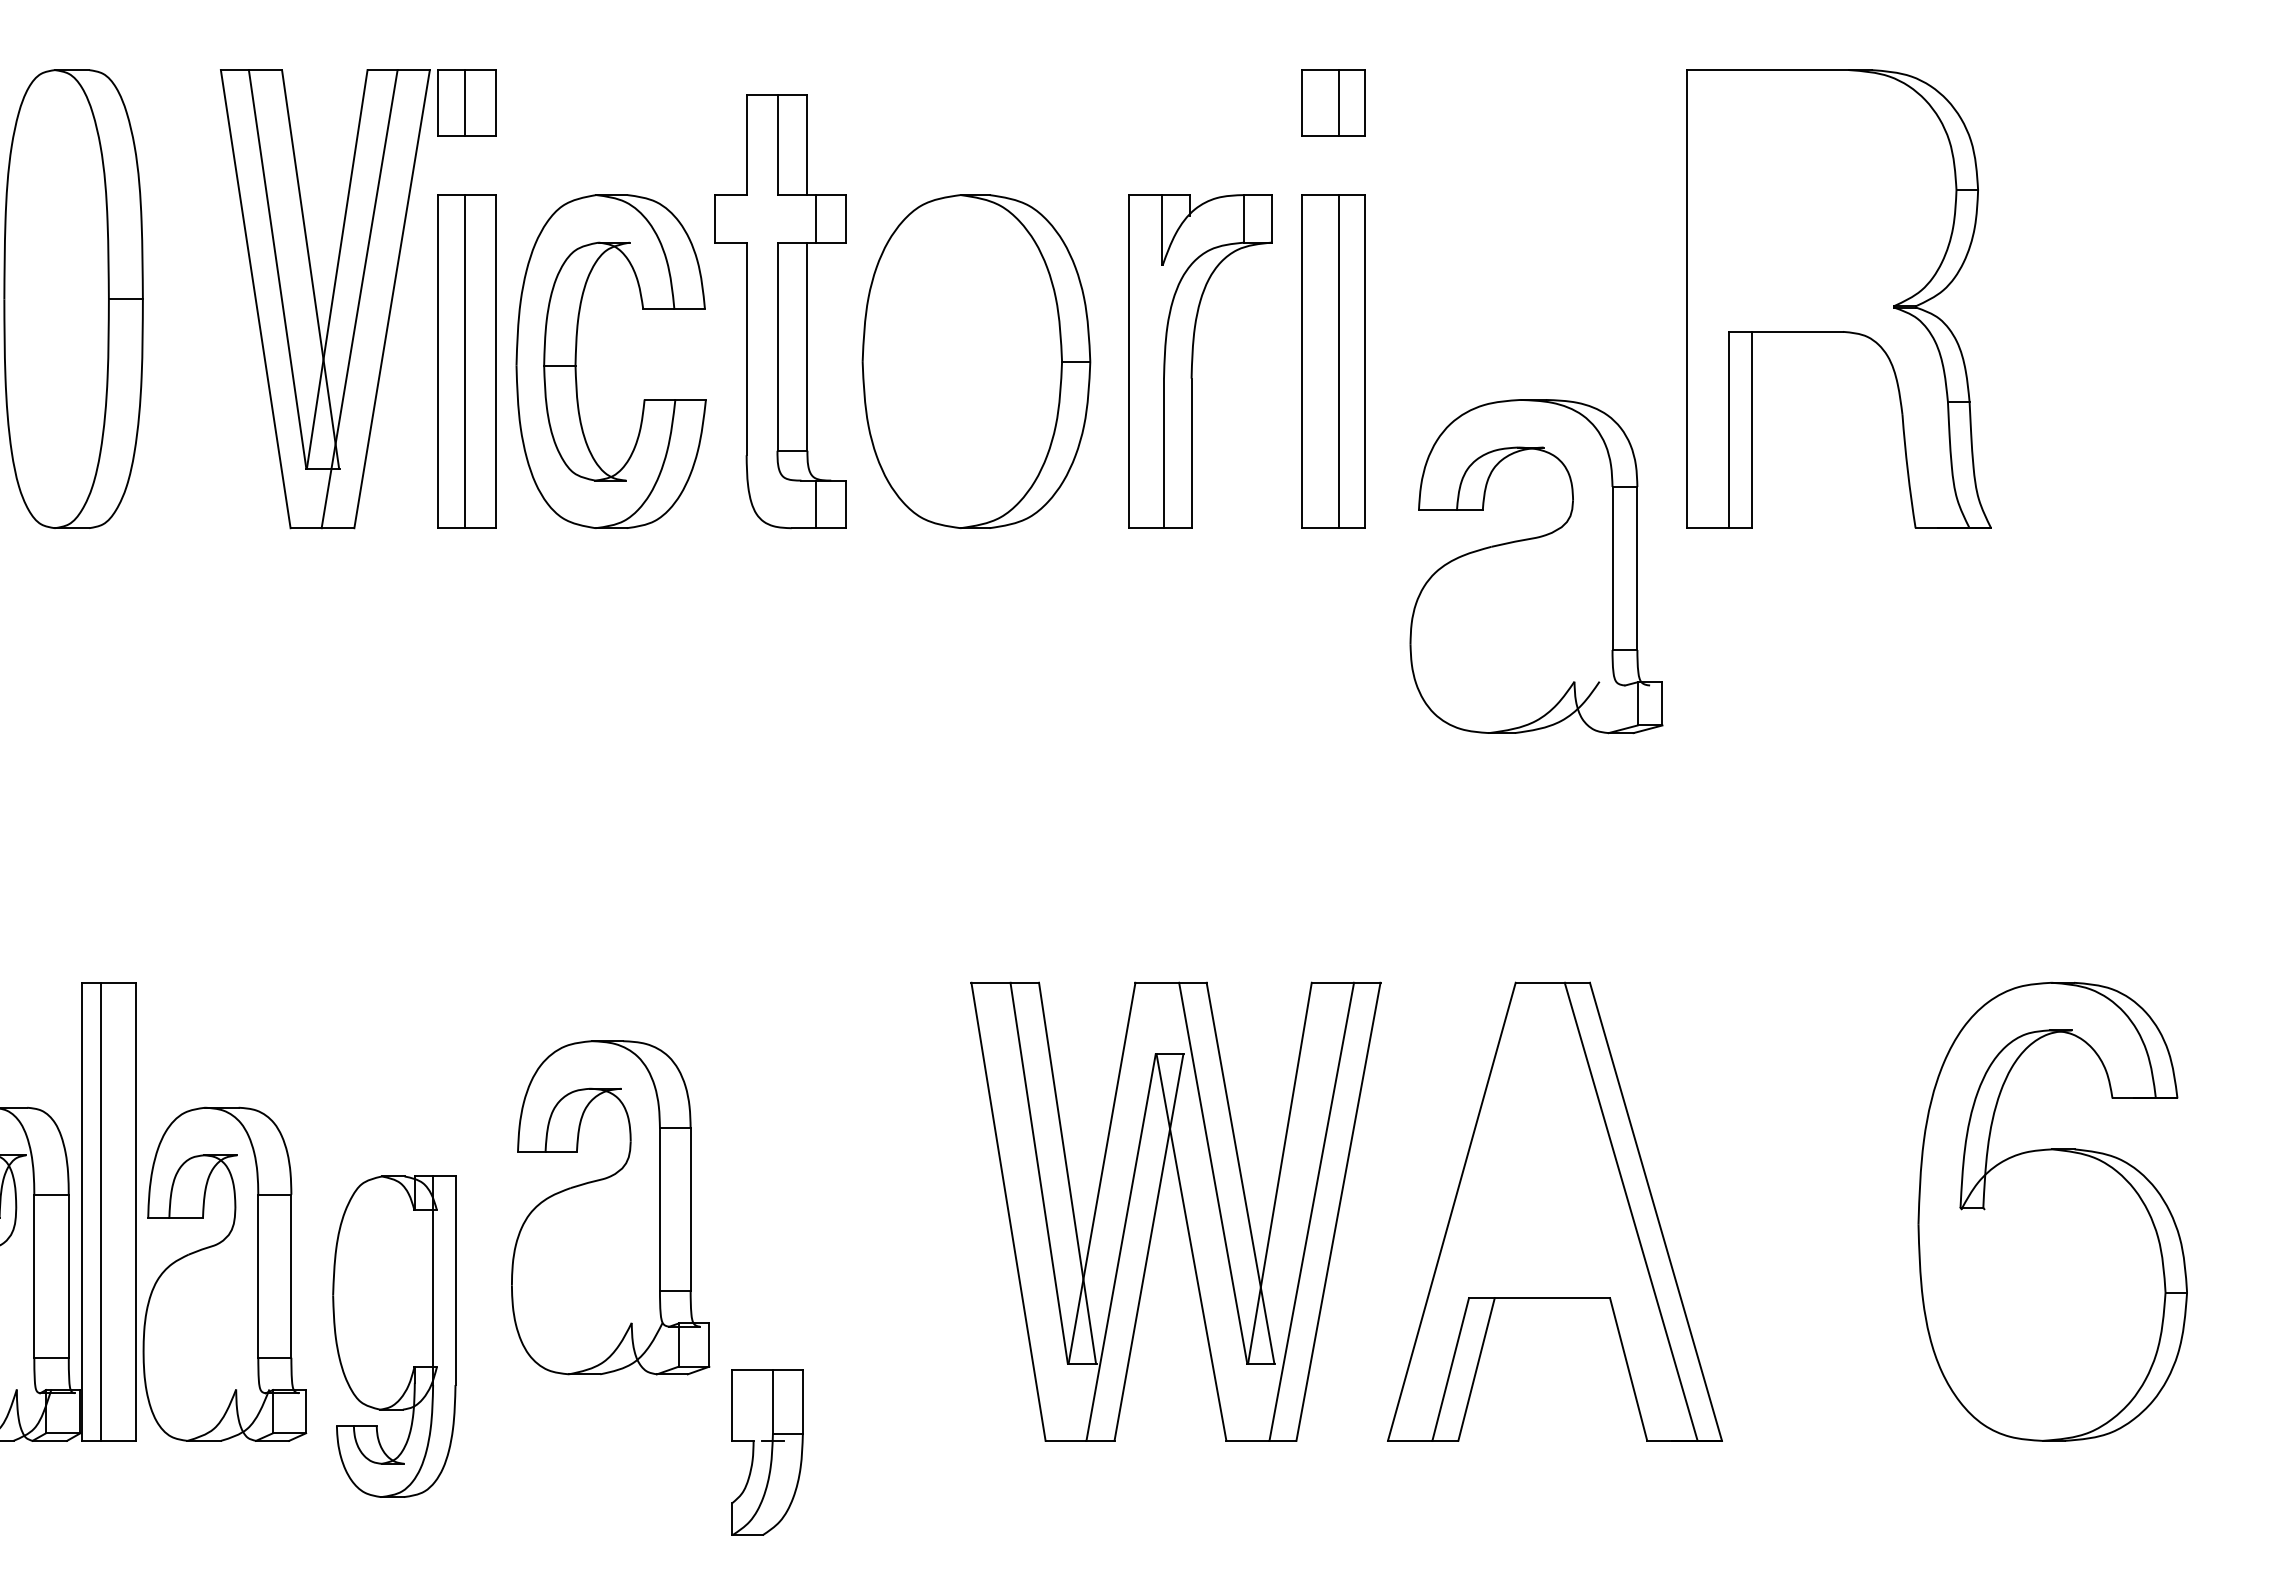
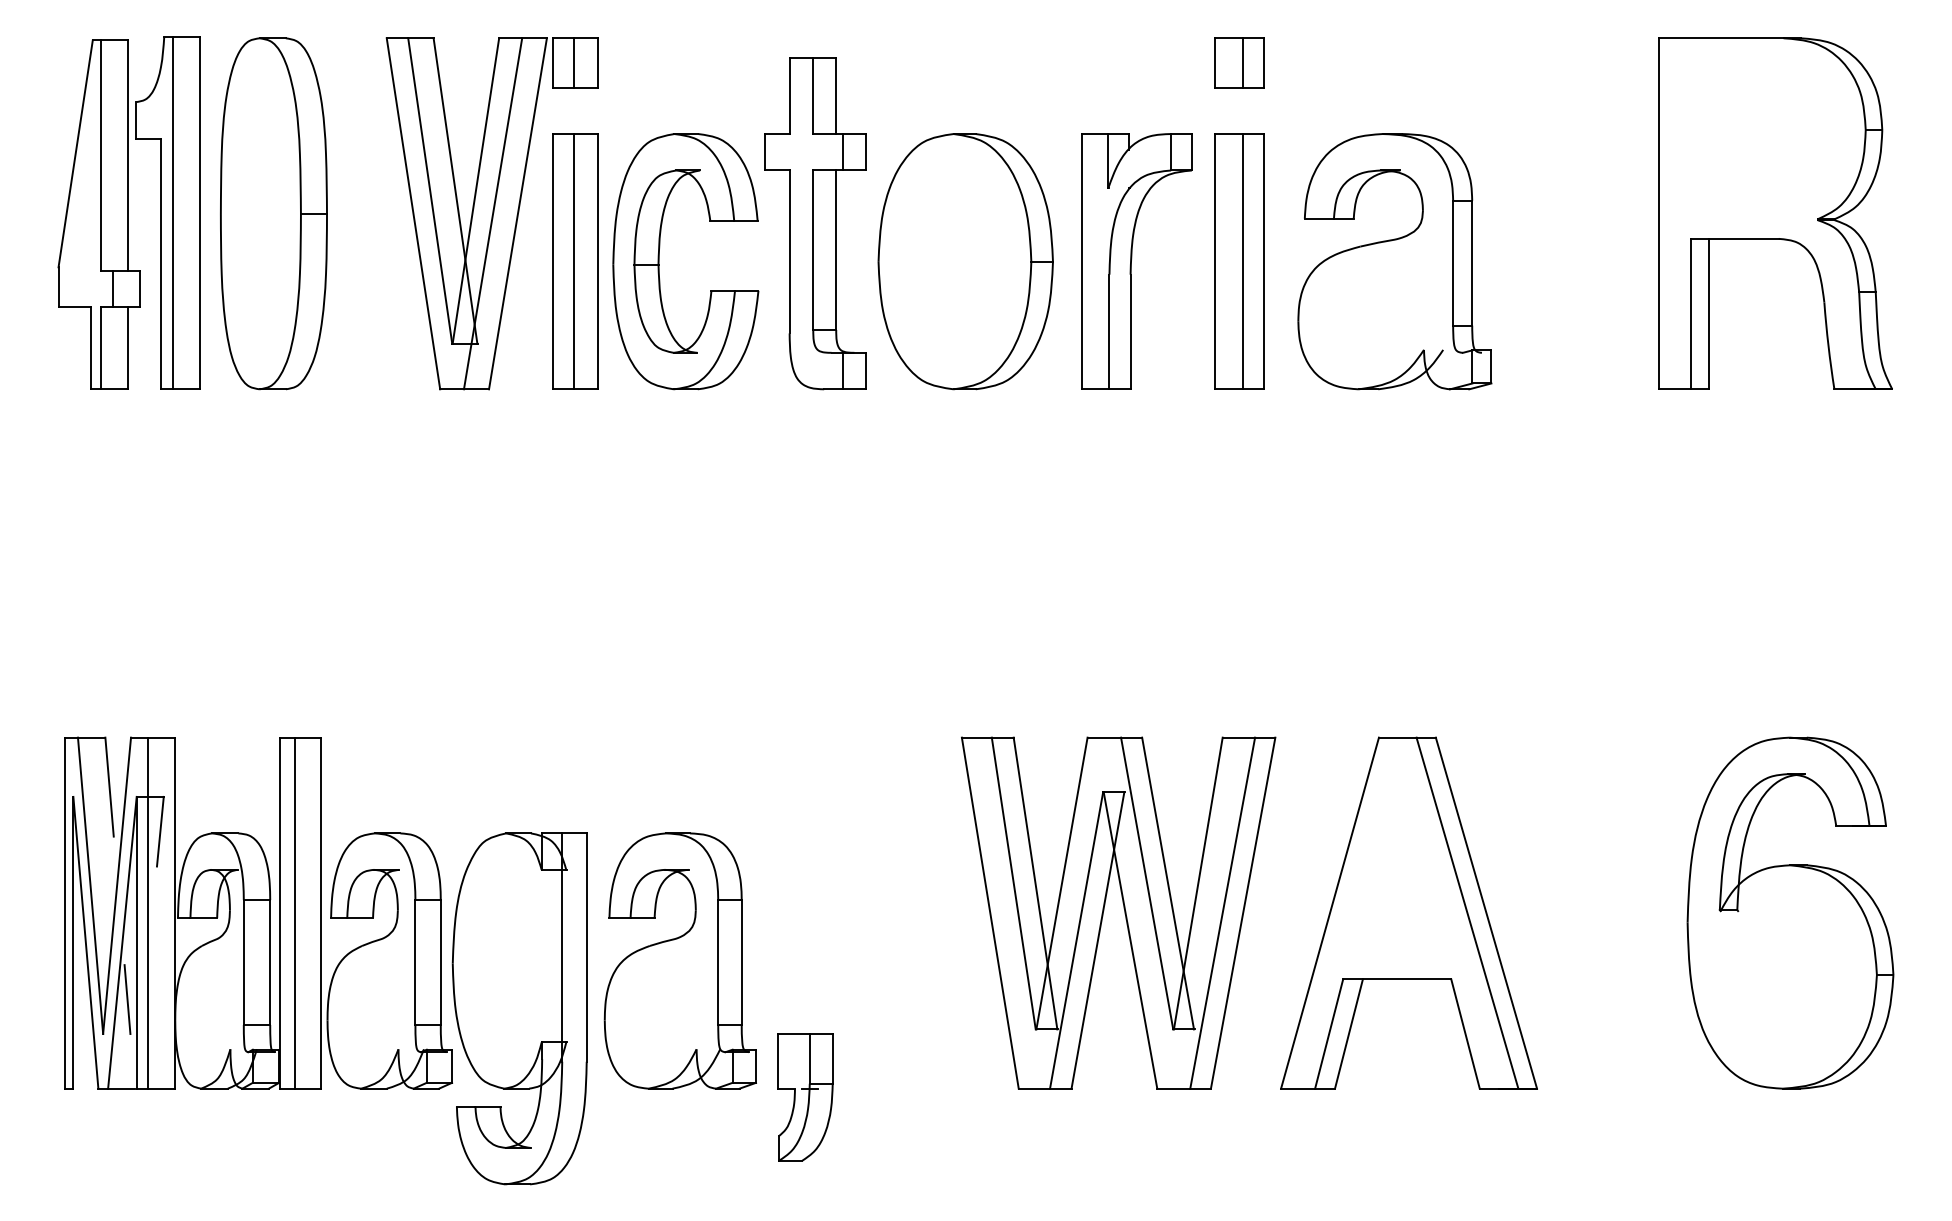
part: (1838, 298) -> (1775, 213), moved
part: (1535, 566) -> (1394, 261), moved
part: (609, 1207) -> (679, 960), moved
part: (394, 1336) -> (519, 1008), size x1.43

